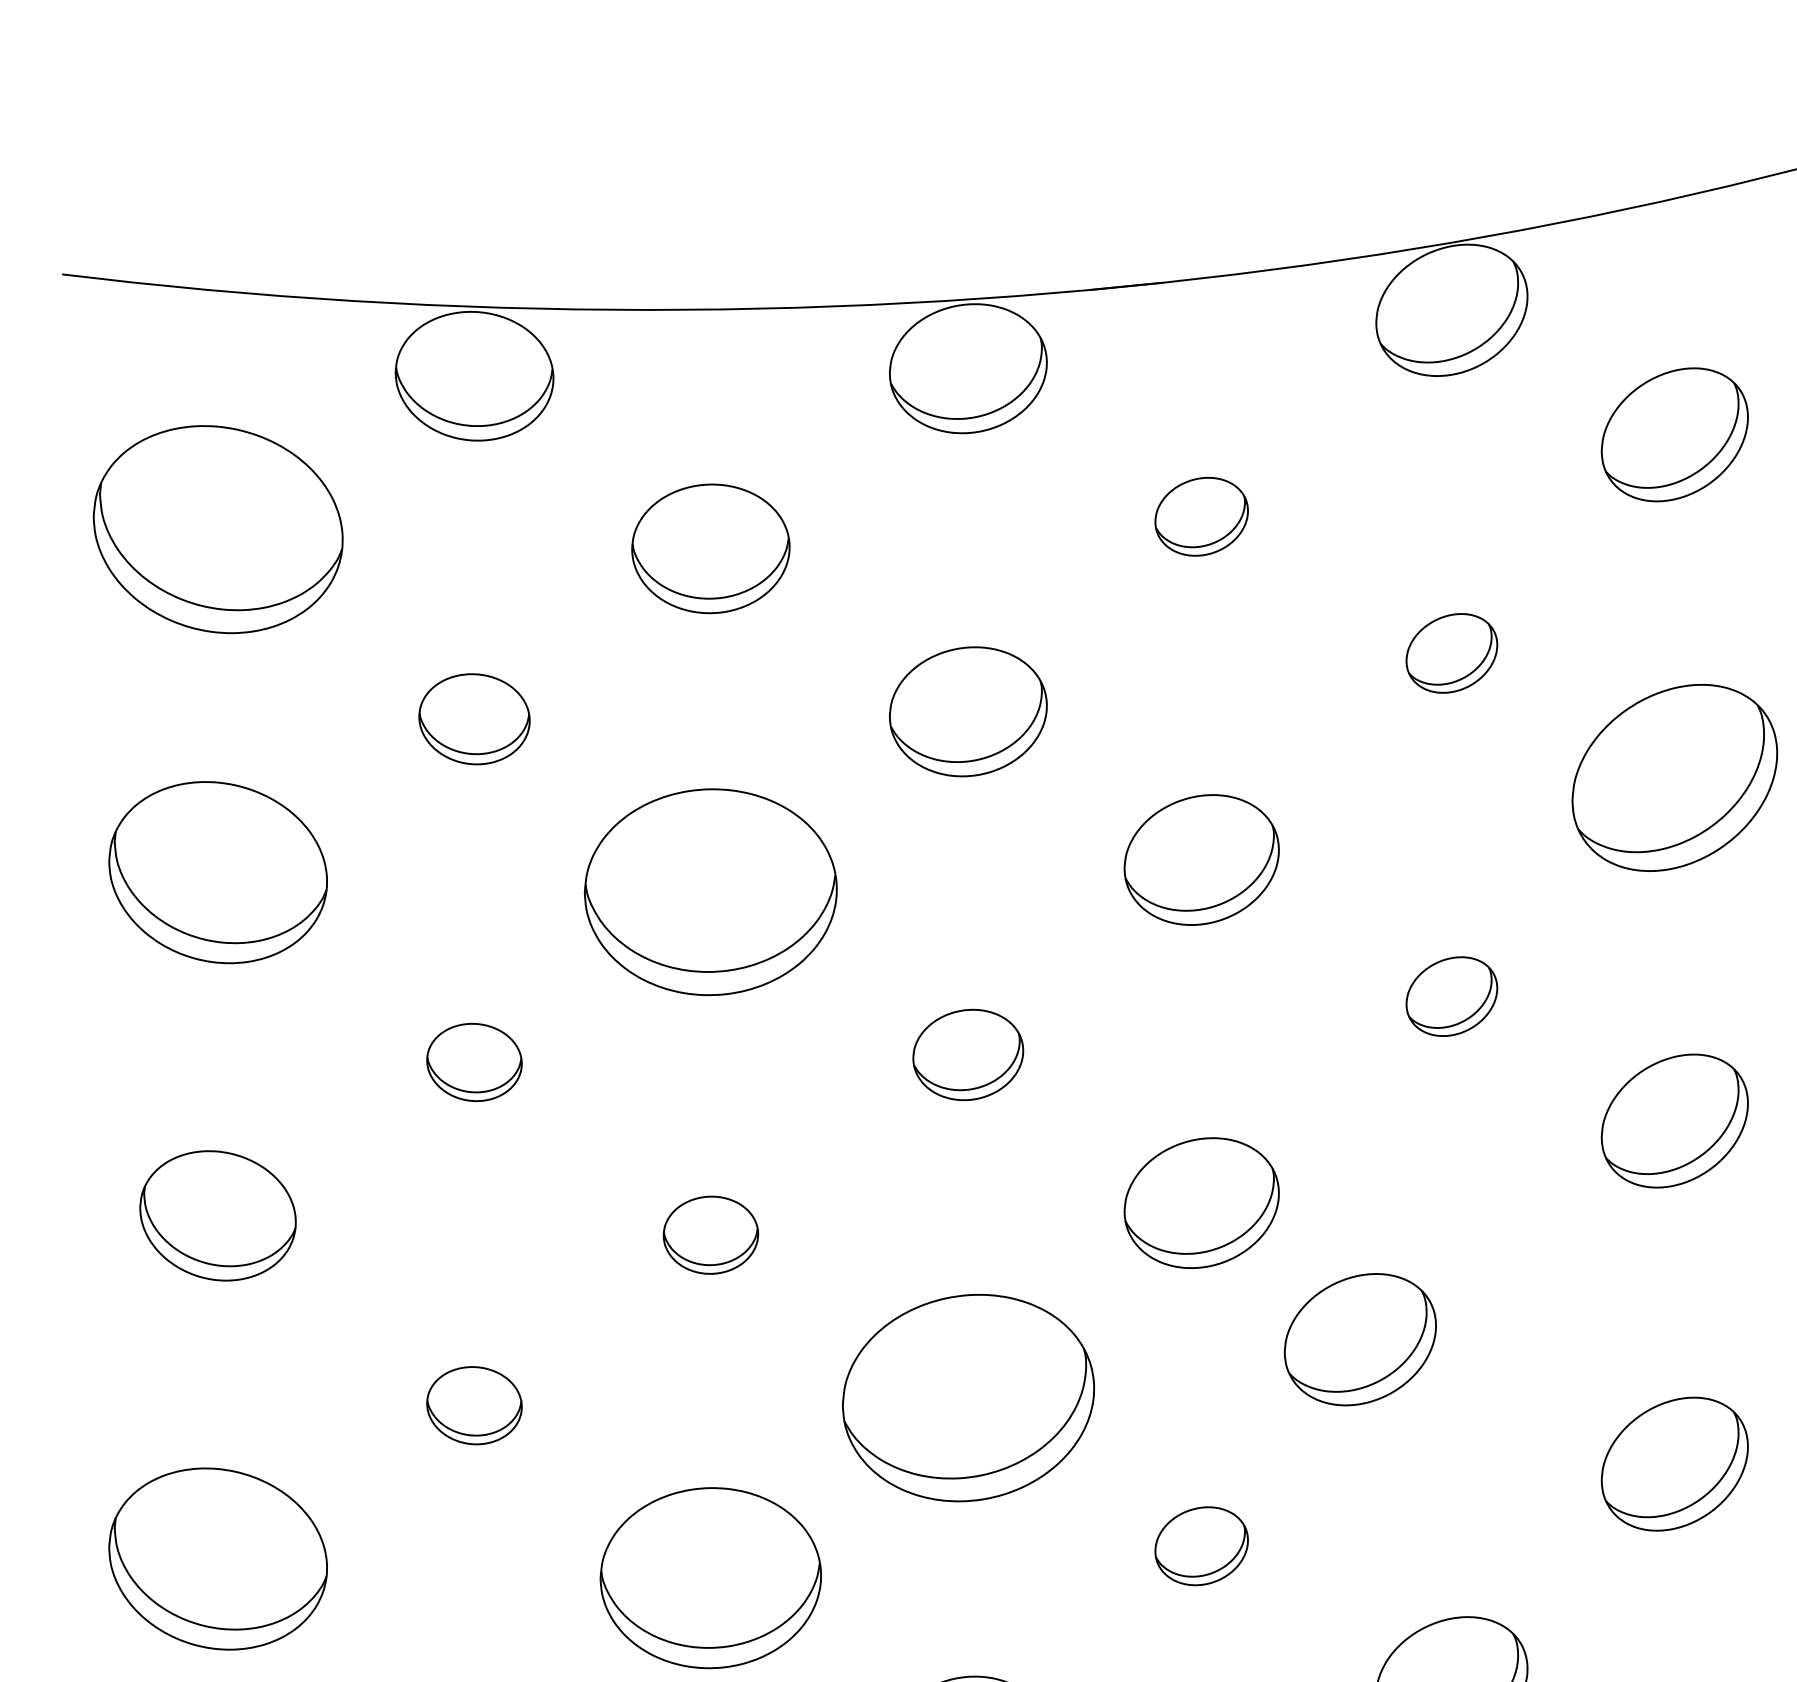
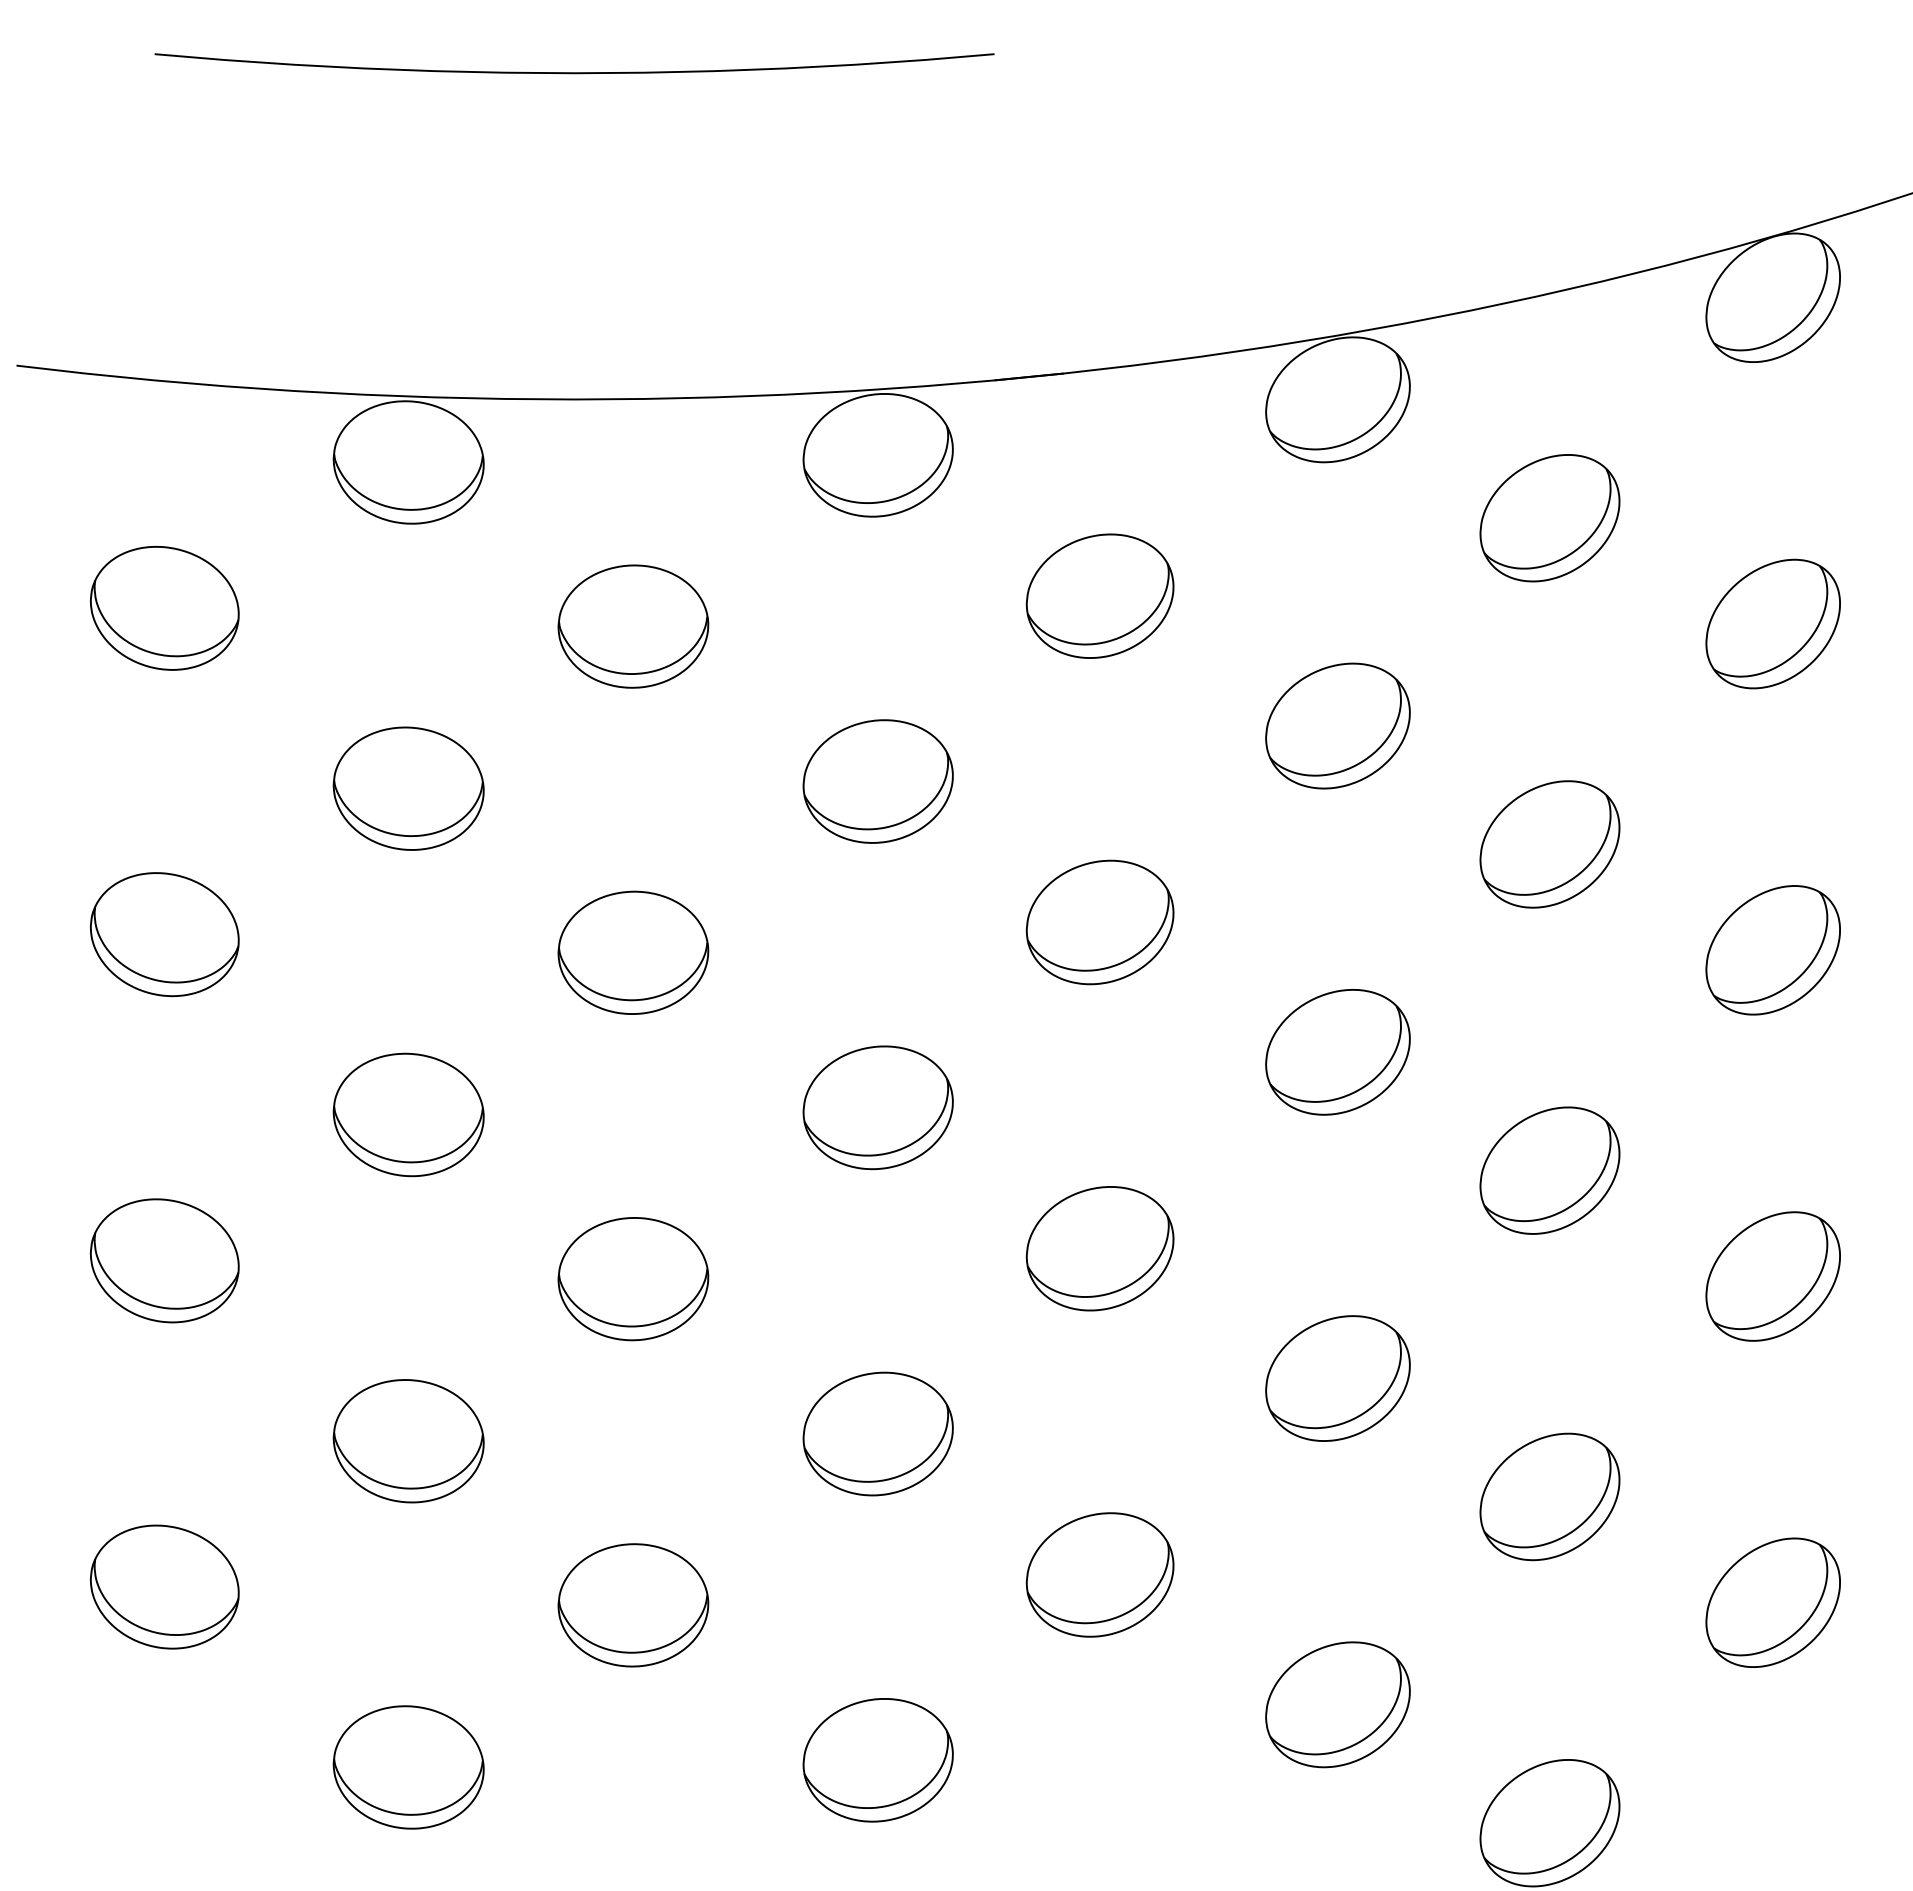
part: (1201, 516) -> (1099, 595), size x1.67
part: (217, 529) -> (164, 608), size x0.62
part: (1451, 652) -> (1337, 725), size x1.67
part: (474, 719) -> (408, 788), size x1.43
part: (1674, 778) -> (1549, 844), size x0.71
part: (217, 872) -> (164, 934), size x0.71
part: (710, 891) -> (633, 952), size x0.62
part: (1451, 996) -> (1337, 1052), size x1.67
part: (967, 1054) -> (877, 1107), size x1.43
part: (474, 1061) -> (408, 1114), size x1.67
part: (710, 1235) -> (633, 1279), size x1.67
part: (1359, 1339) -> (1337, 1378), moved
part: (967, 1397) -> (877, 1433), size x0.62
part: (474, 1405) -> (408, 1441), size x1.67
part: (1201, 1545) -> (1099, 1574), size x1.67
part: (217, 1558) -> (164, 1586), size x0.71
part: (710, 1578) -> (633, 1605), size x0.71

